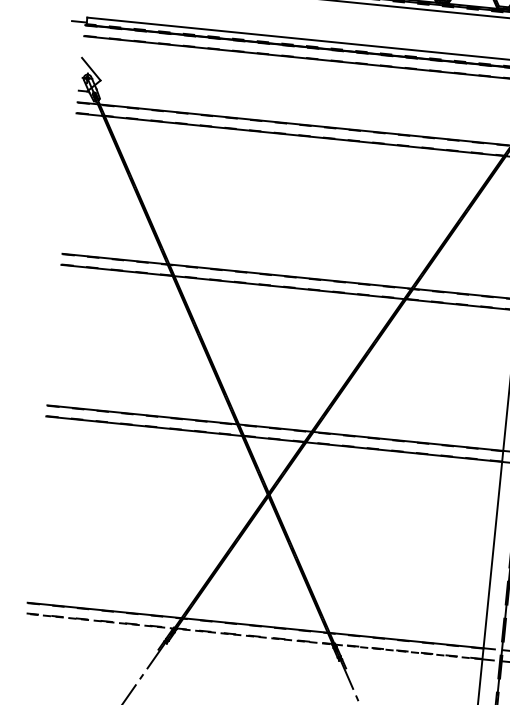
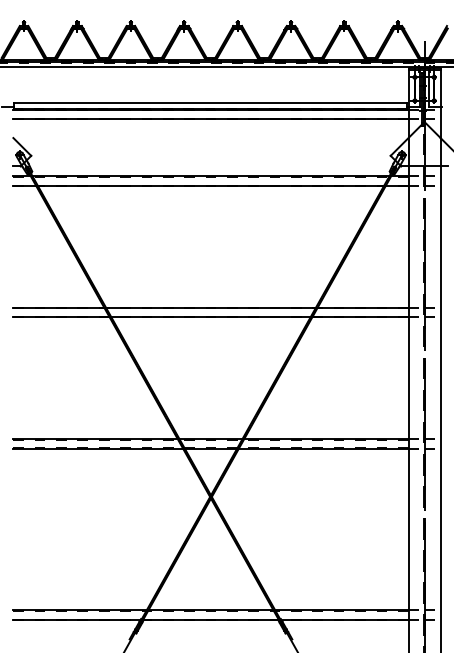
line: (254, 636) -> (210, 619), dashed -> solid

